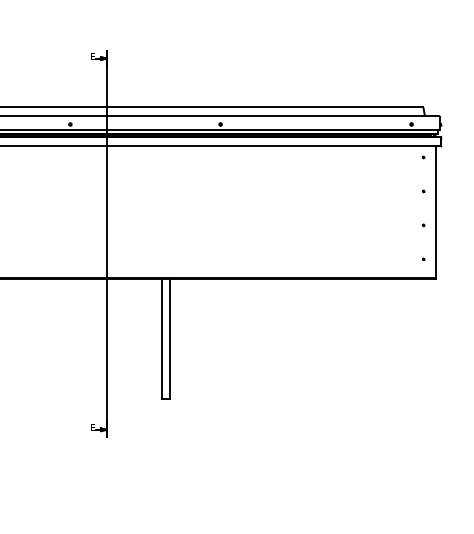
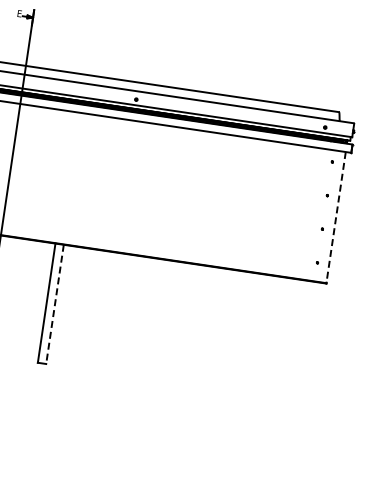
line: (435, 211) -> (336, 217), solid -> dashed
line: (170, 339) -> (55, 305), solid -> dashed

